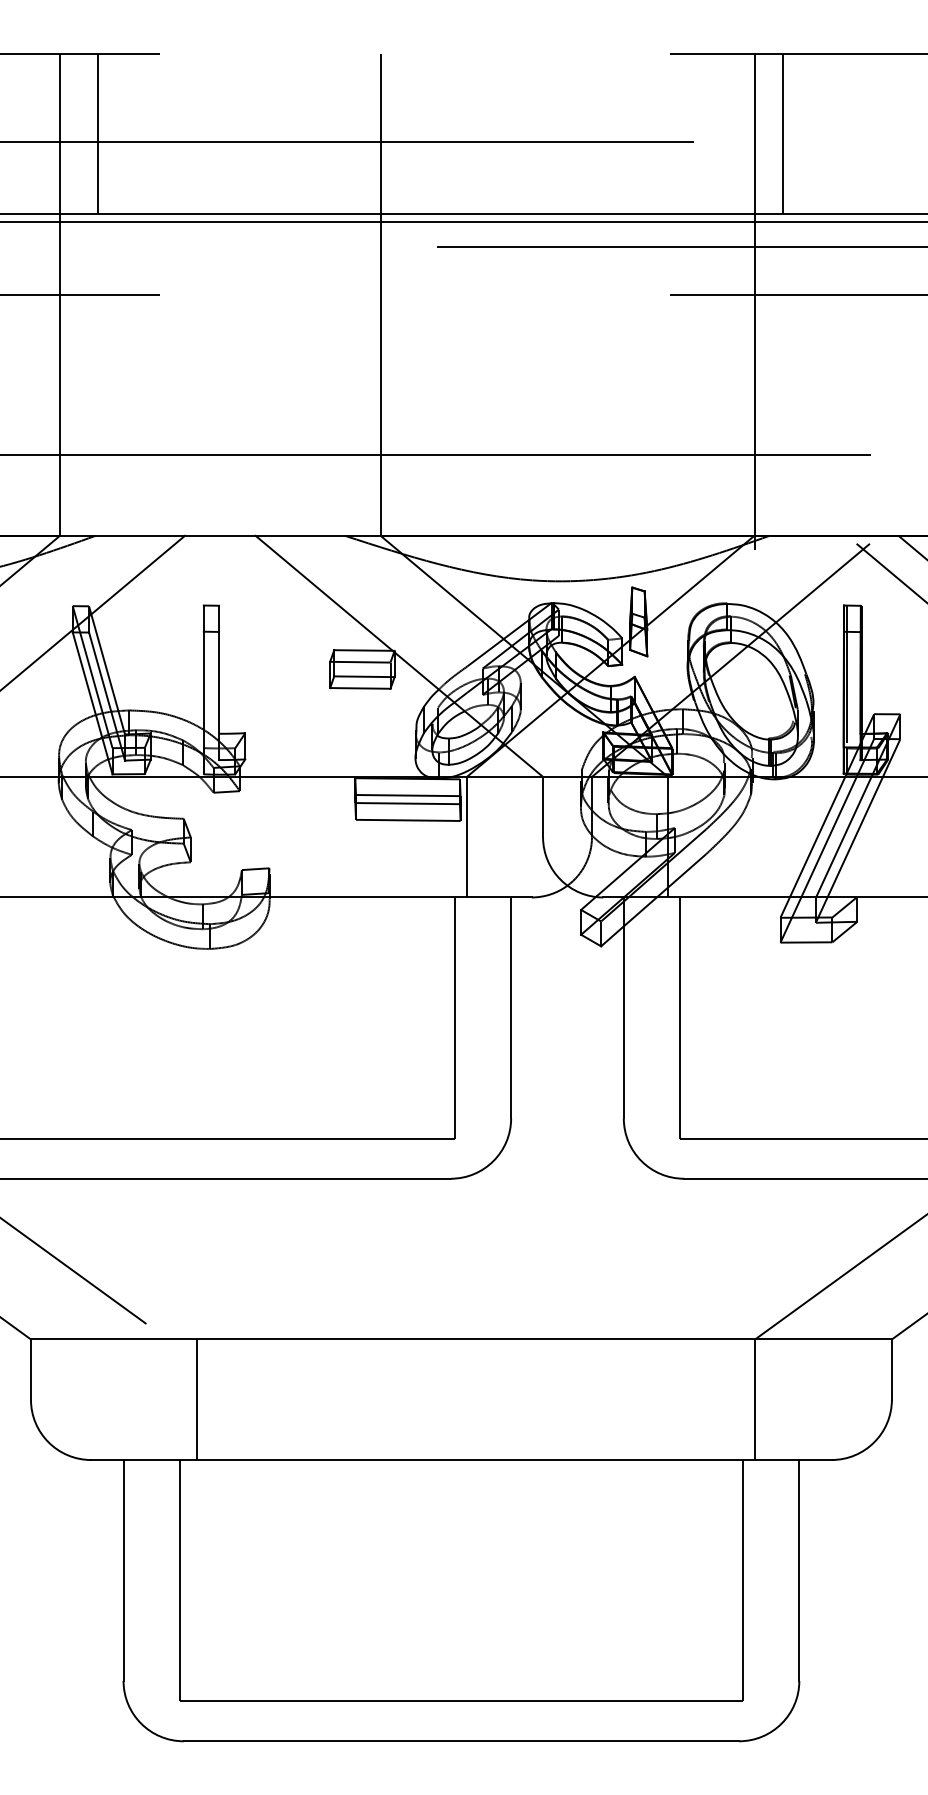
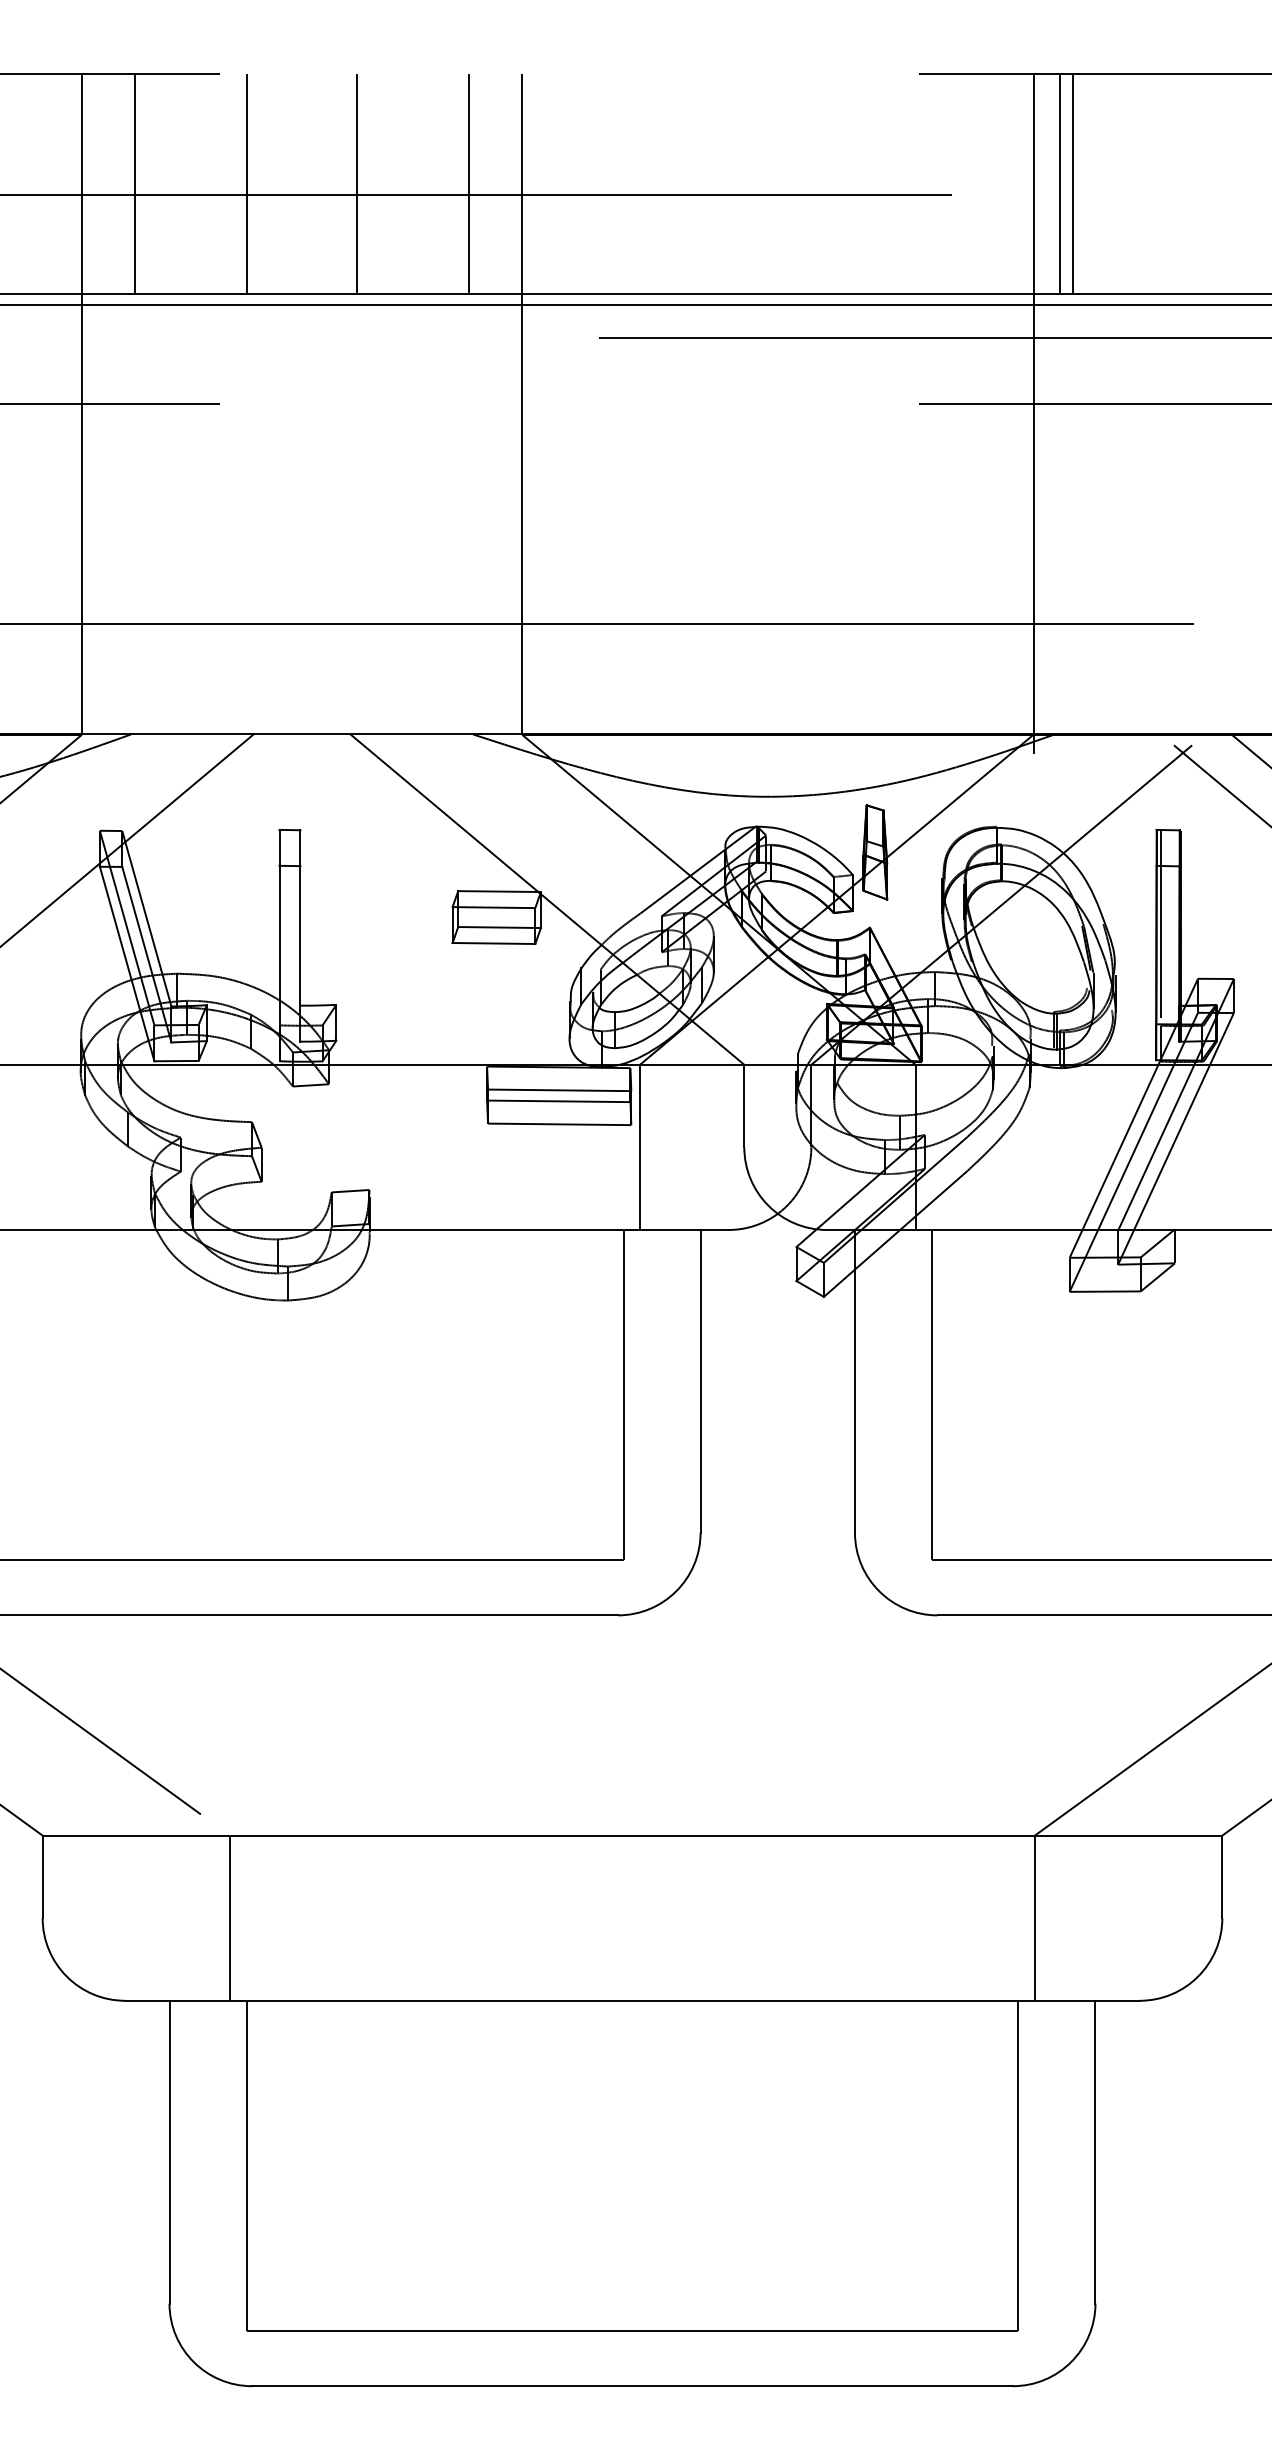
line: (180, 133) -> (247, 183), added
line: (260, 133) -> (357, 183), added
line: (342, 133) -> (469, 183), added
line: (773, 133) -> (1059, 183), added
line: (197, 1399) -> (230, 1917), moved

